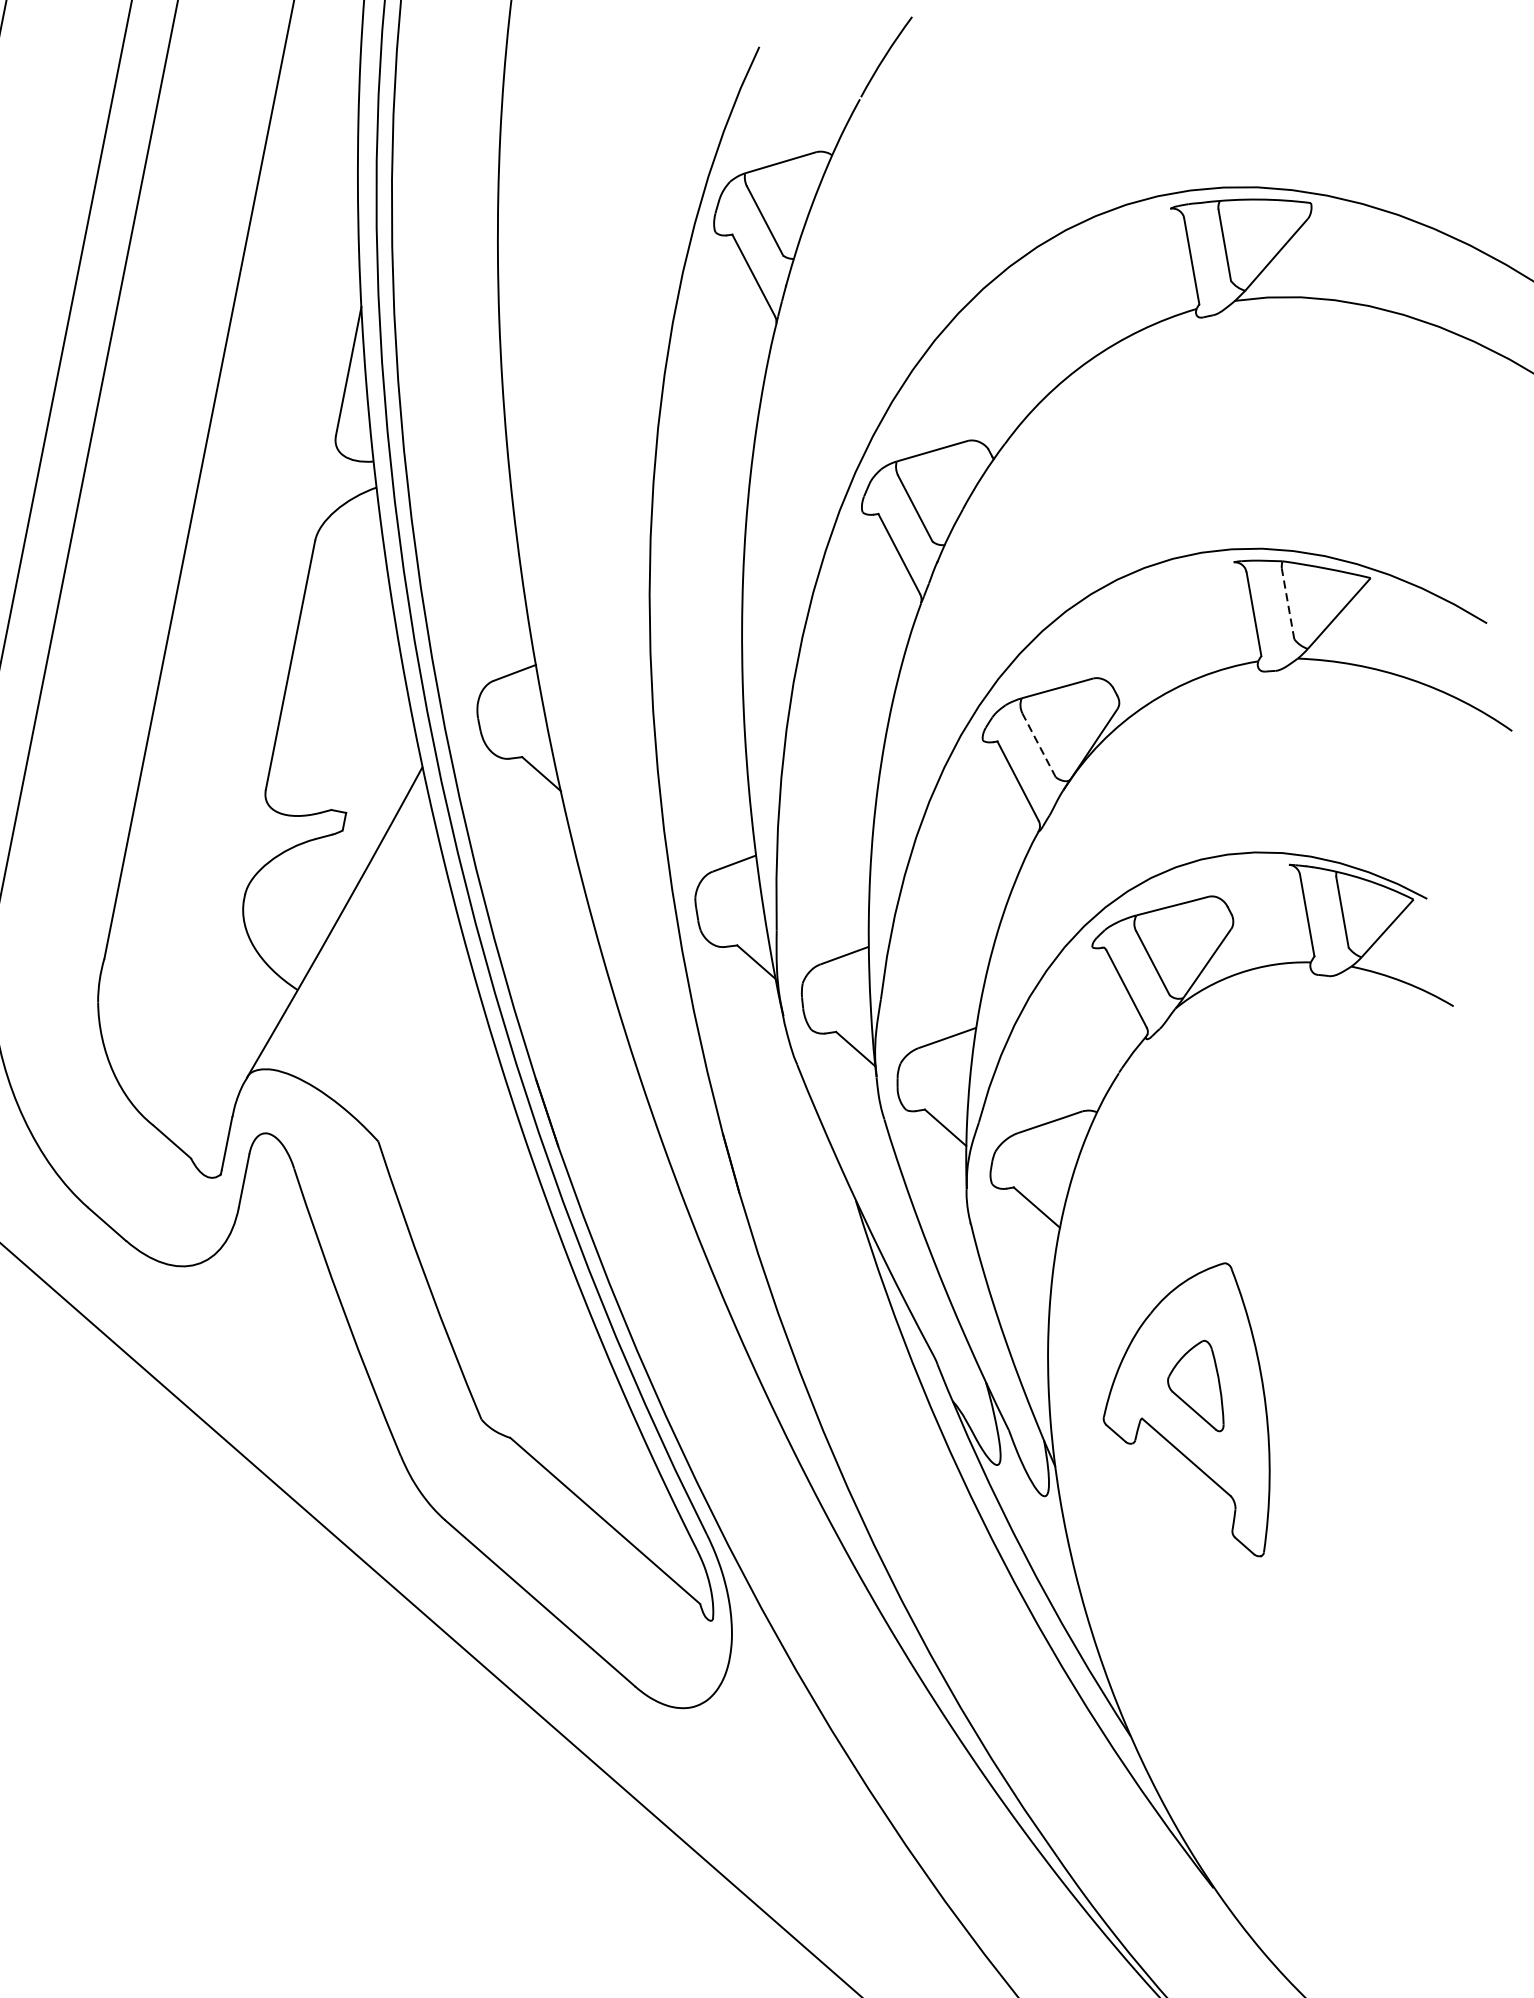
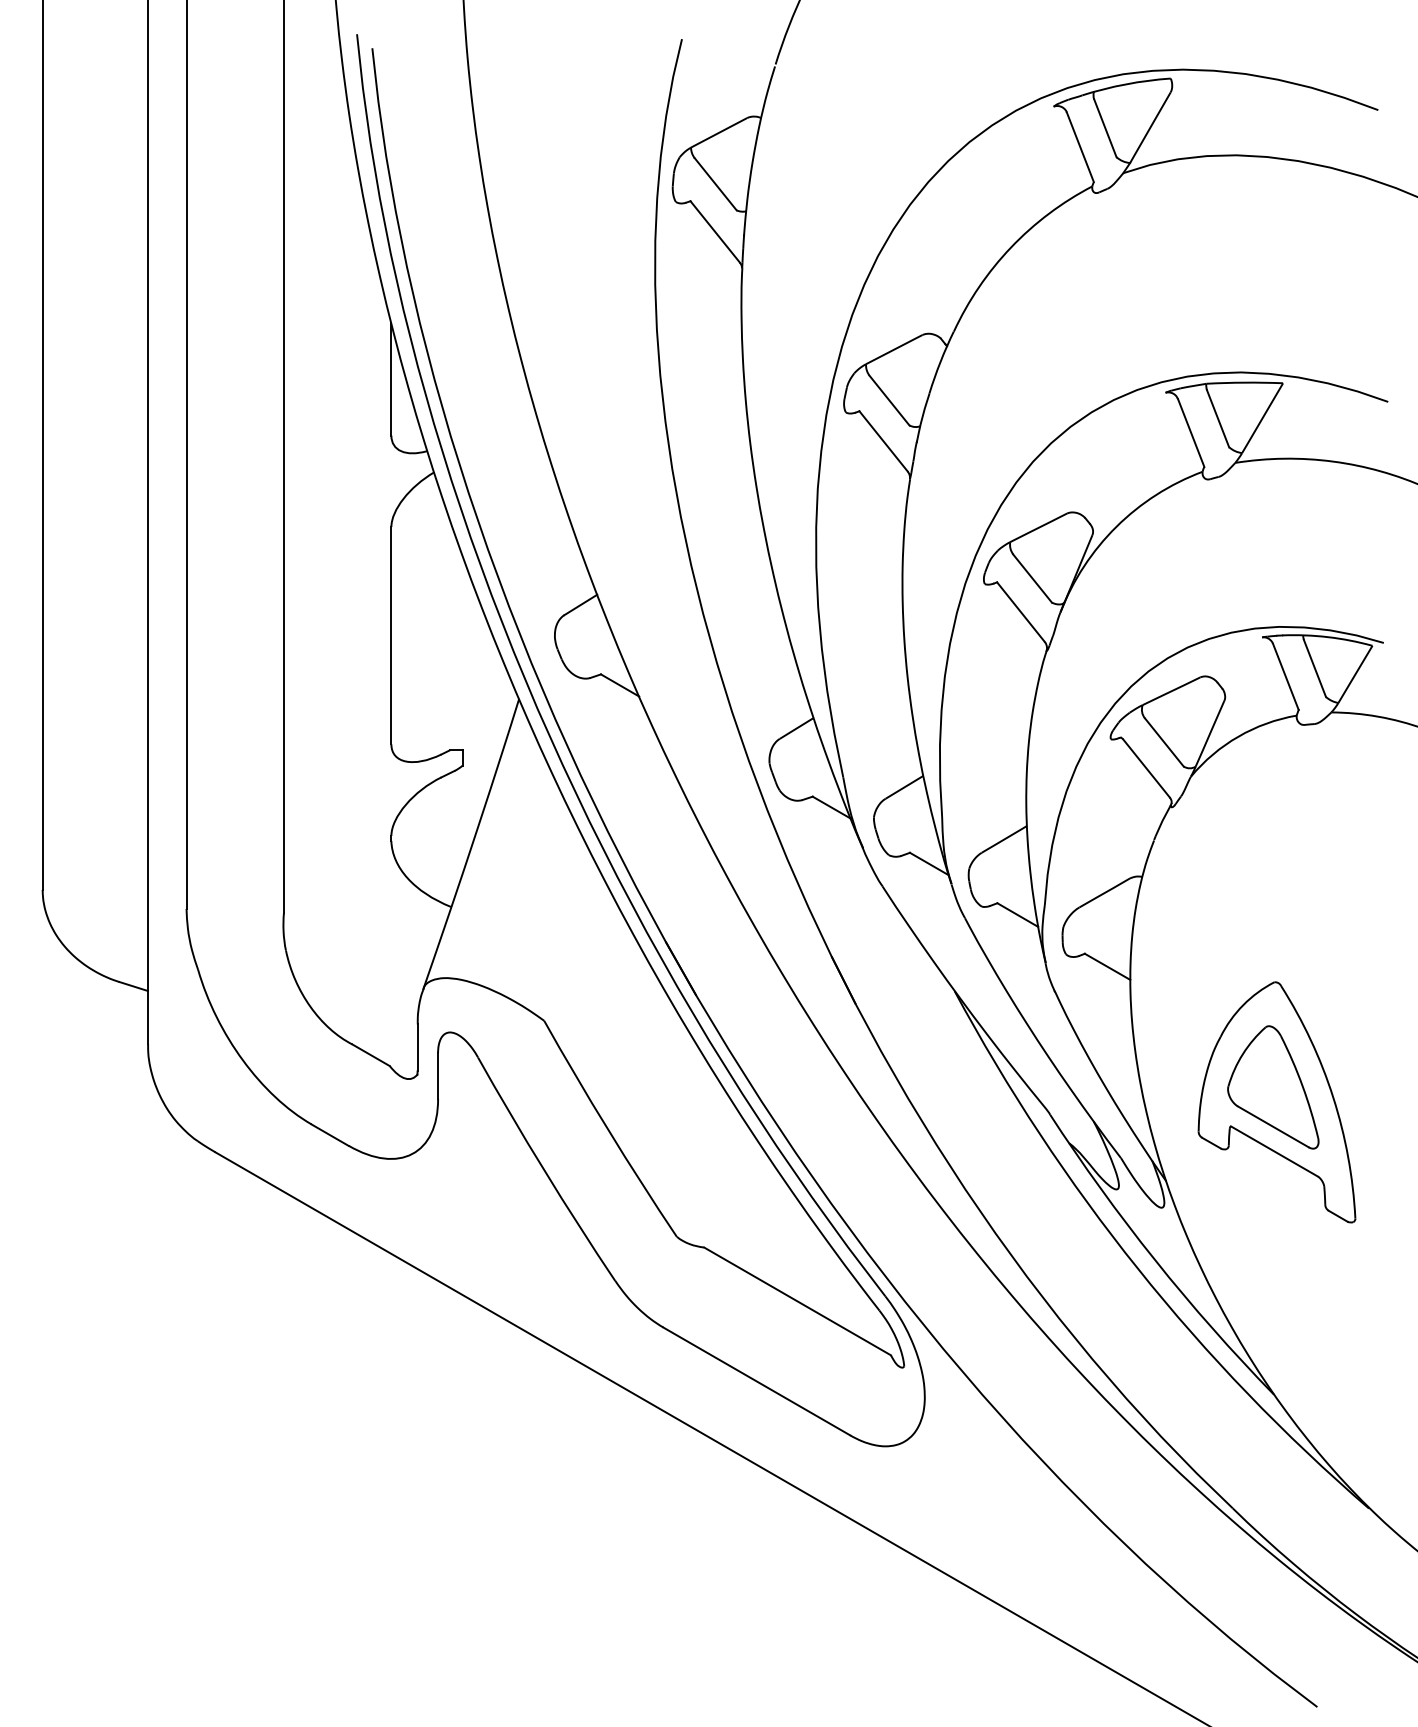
line: (1288, 603) -> (1218, 418), dashed -> solid
line: (1038, 745) -> (1032, 578), dashed -> solid
part: (1199, 1383) -> (1273, 1087), size x1.67

